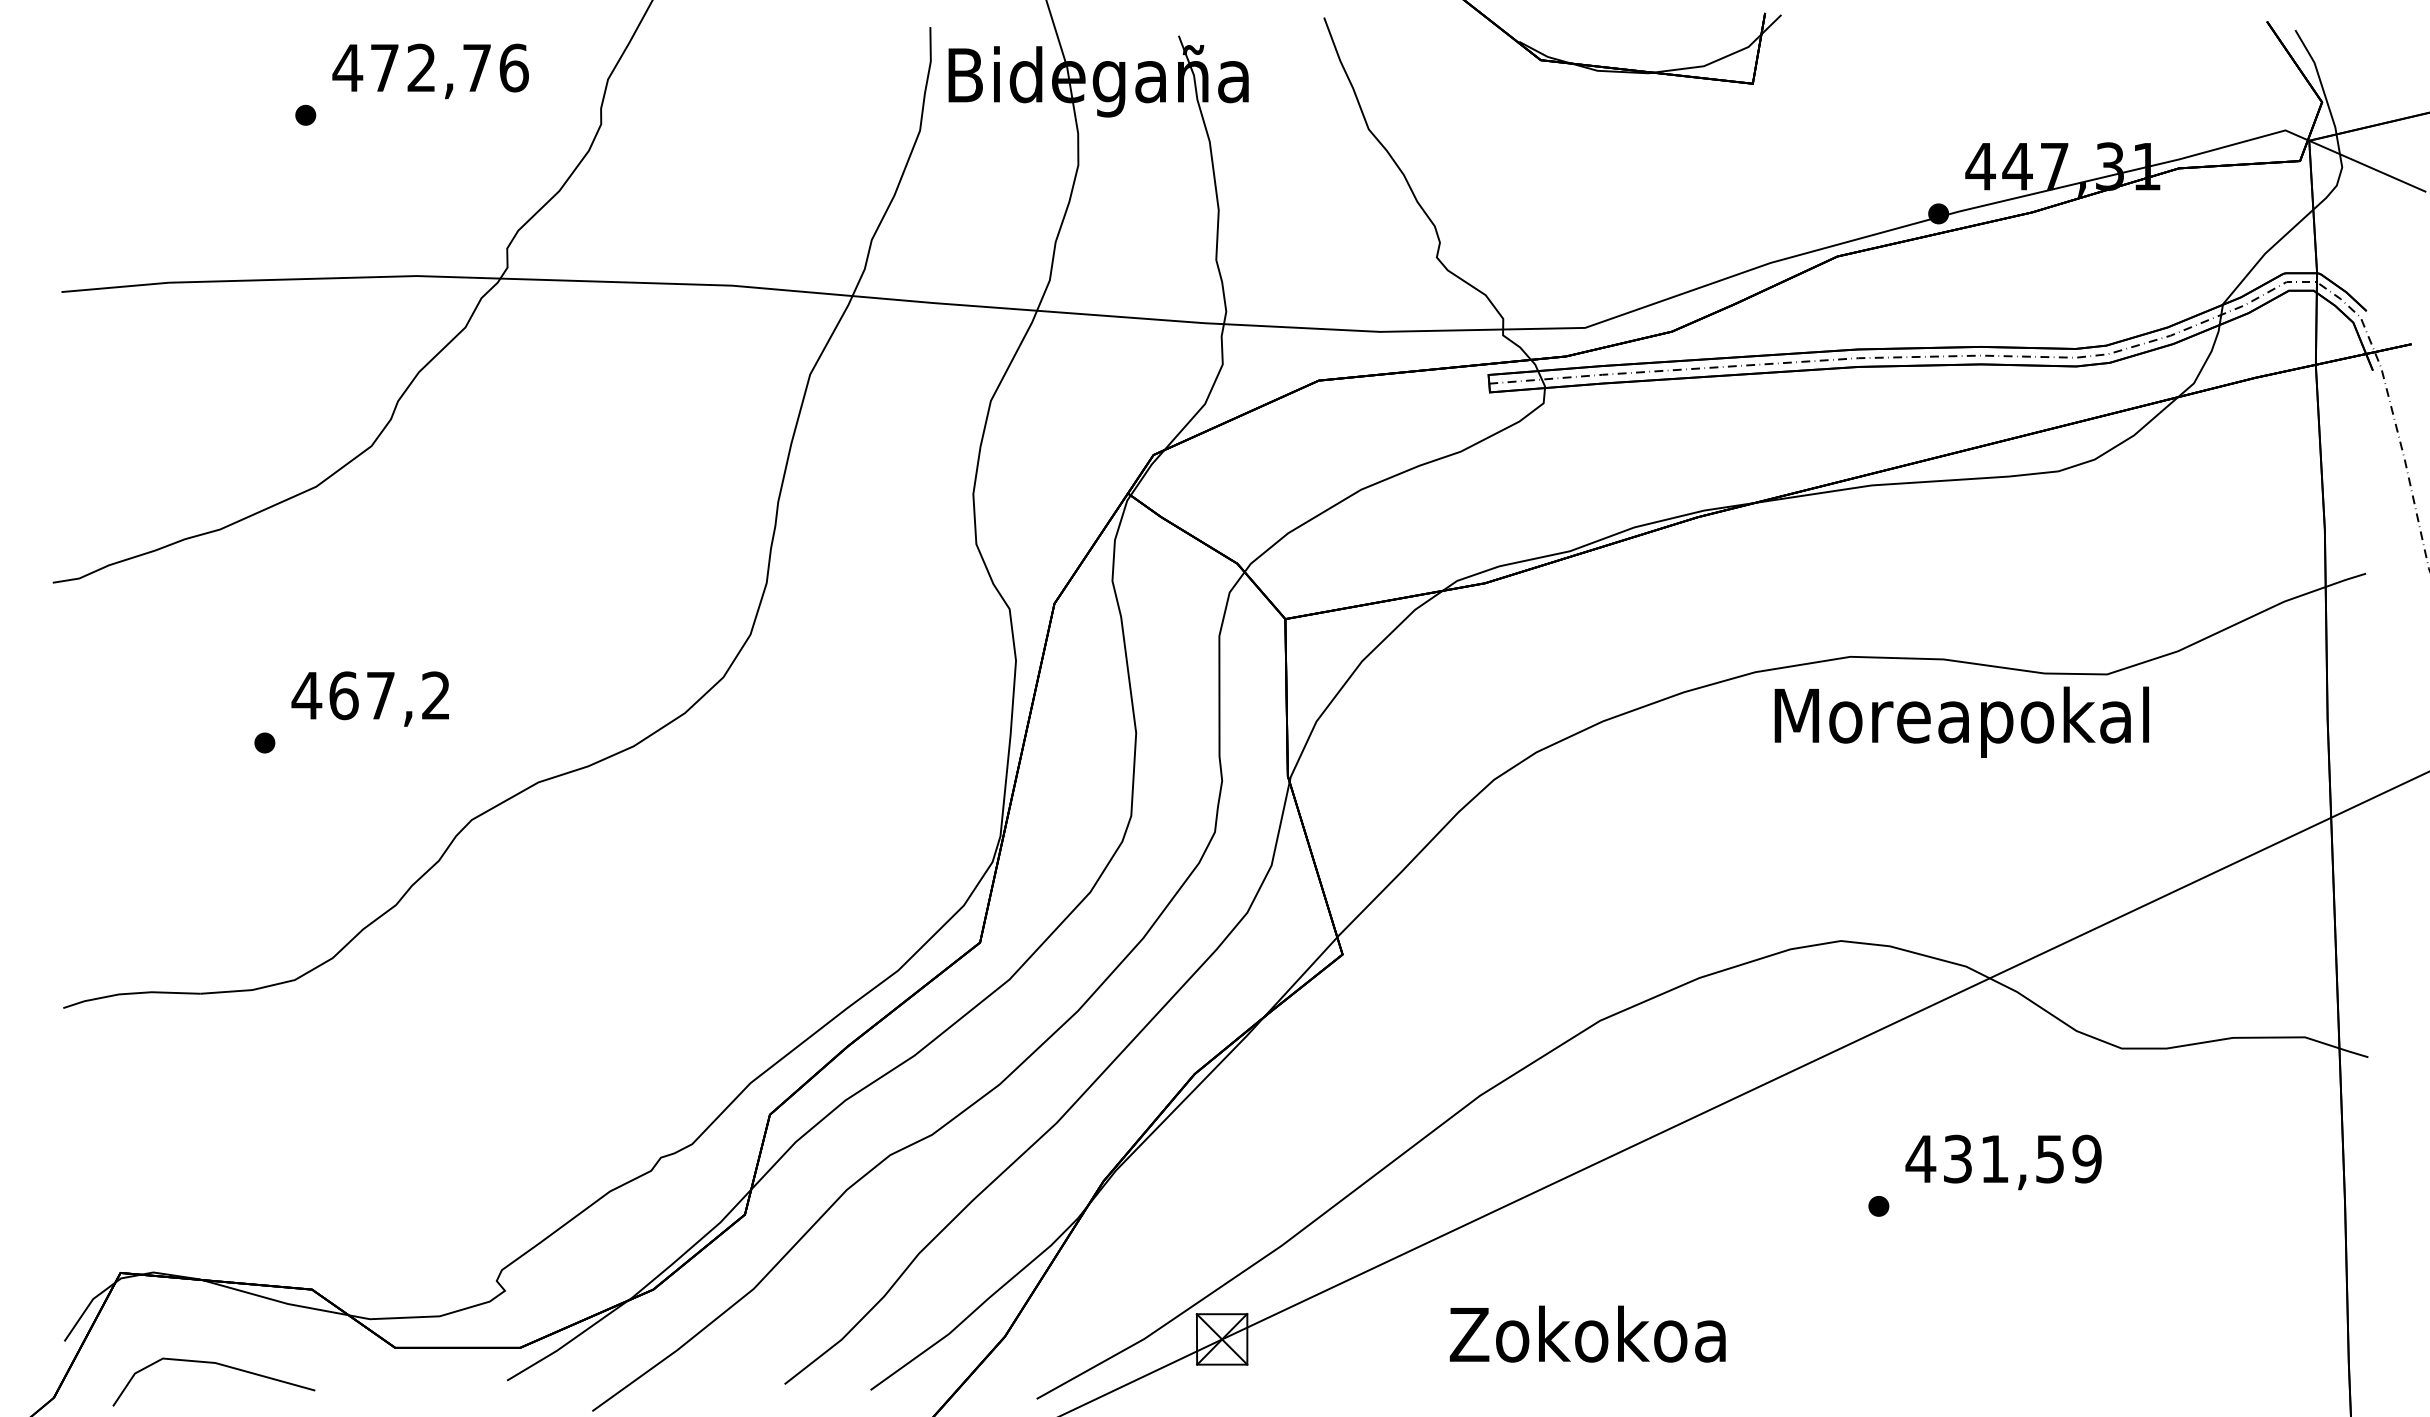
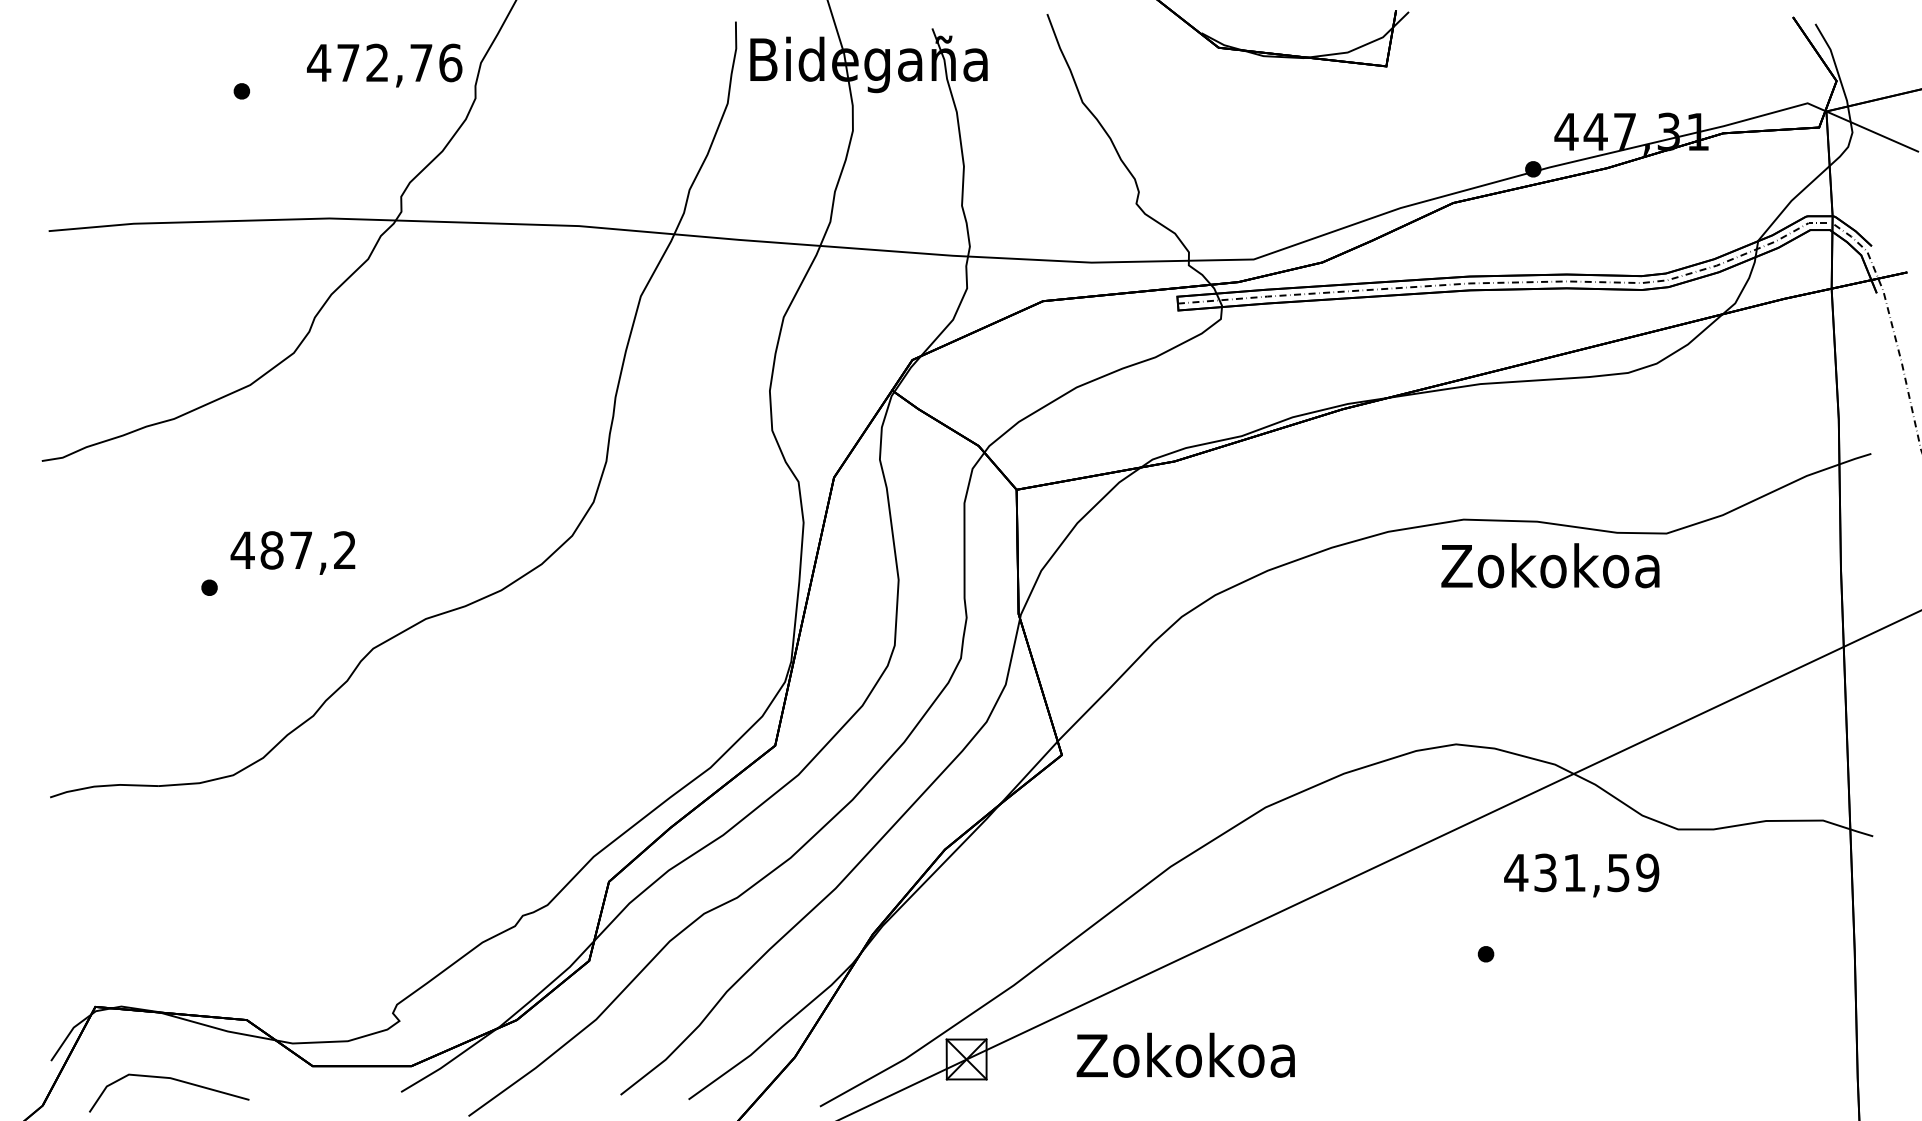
text: (430, 71) -> (384, 65), moved
text: (343, 695) -> (271, 550), 467,2 -> 487,2
text: (1961, 722) -> (1551, 571), Moreapokal -> Zokokoa
text: (2003, 1162) -> (1581, 875), moved
text: (1587, 1333) -> (1185, 1054), moved

